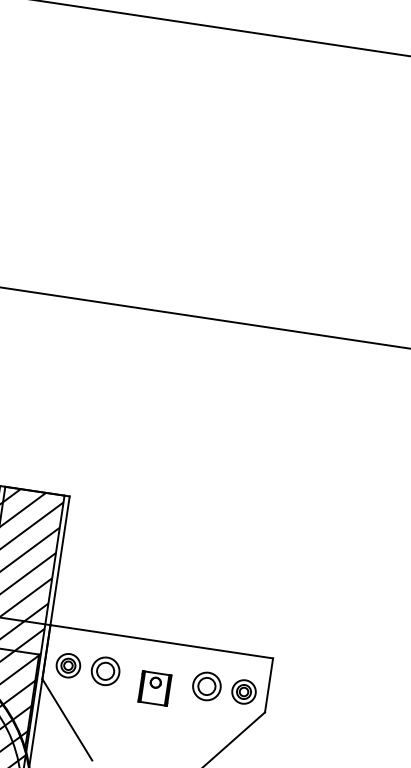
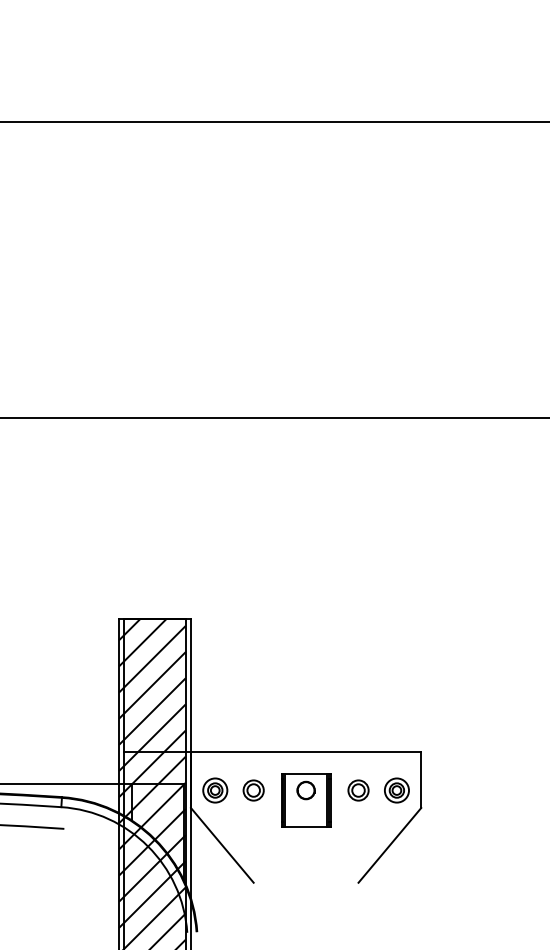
part: (105, 671) -> (253, 790), size x0.71
part: (206, 686) -> (358, 790), size x0.71
part: (155, 688) -> (306, 800), size x1.67

